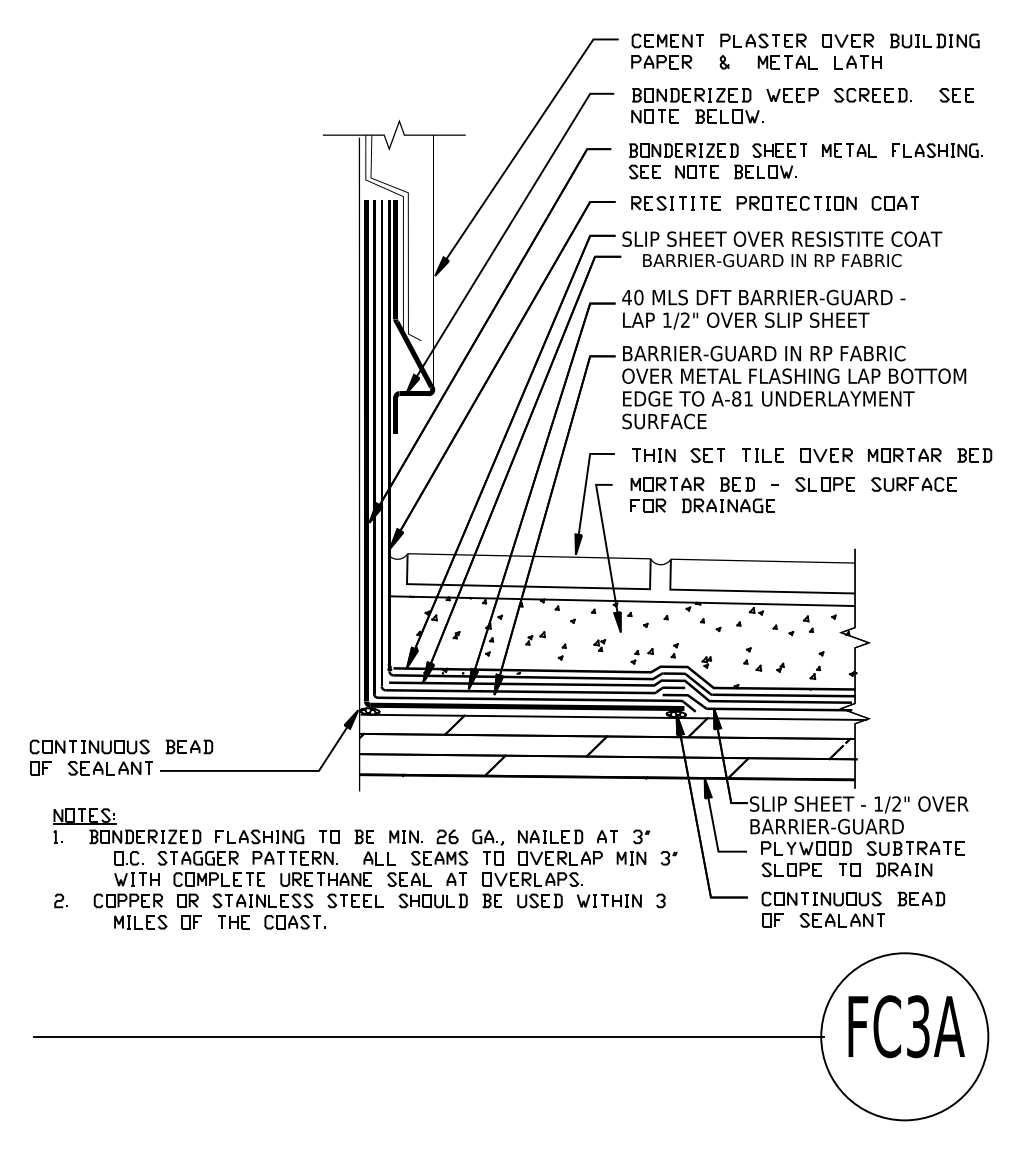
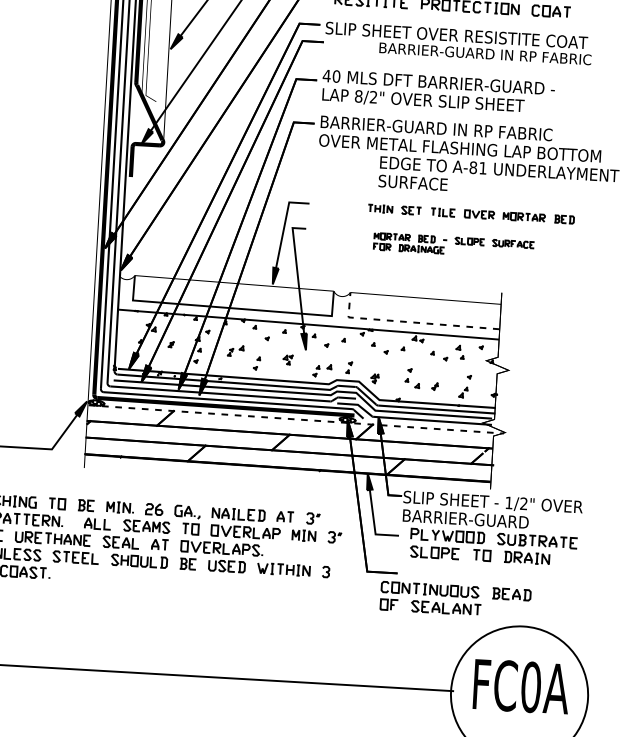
text: (772, 260) -> (485, 53), moved
text: (666, 319) -> (358, 95), 1/2" -> 8/2"
text: (768, 410) -> (498, 178), moved
part: (812, 455) -> (471, 214), size x0.7
part: (793, 495) -> (453, 246), size x0.6
line: (746, 591) -> (410, 322), solid -> dashed
line: (614, 717) -> (296, 419), solid -> dashed
part: (853, 909) -> (455, 599), moved
text: (918, 1026) -> (531, 687), FC3A -> FC0A

